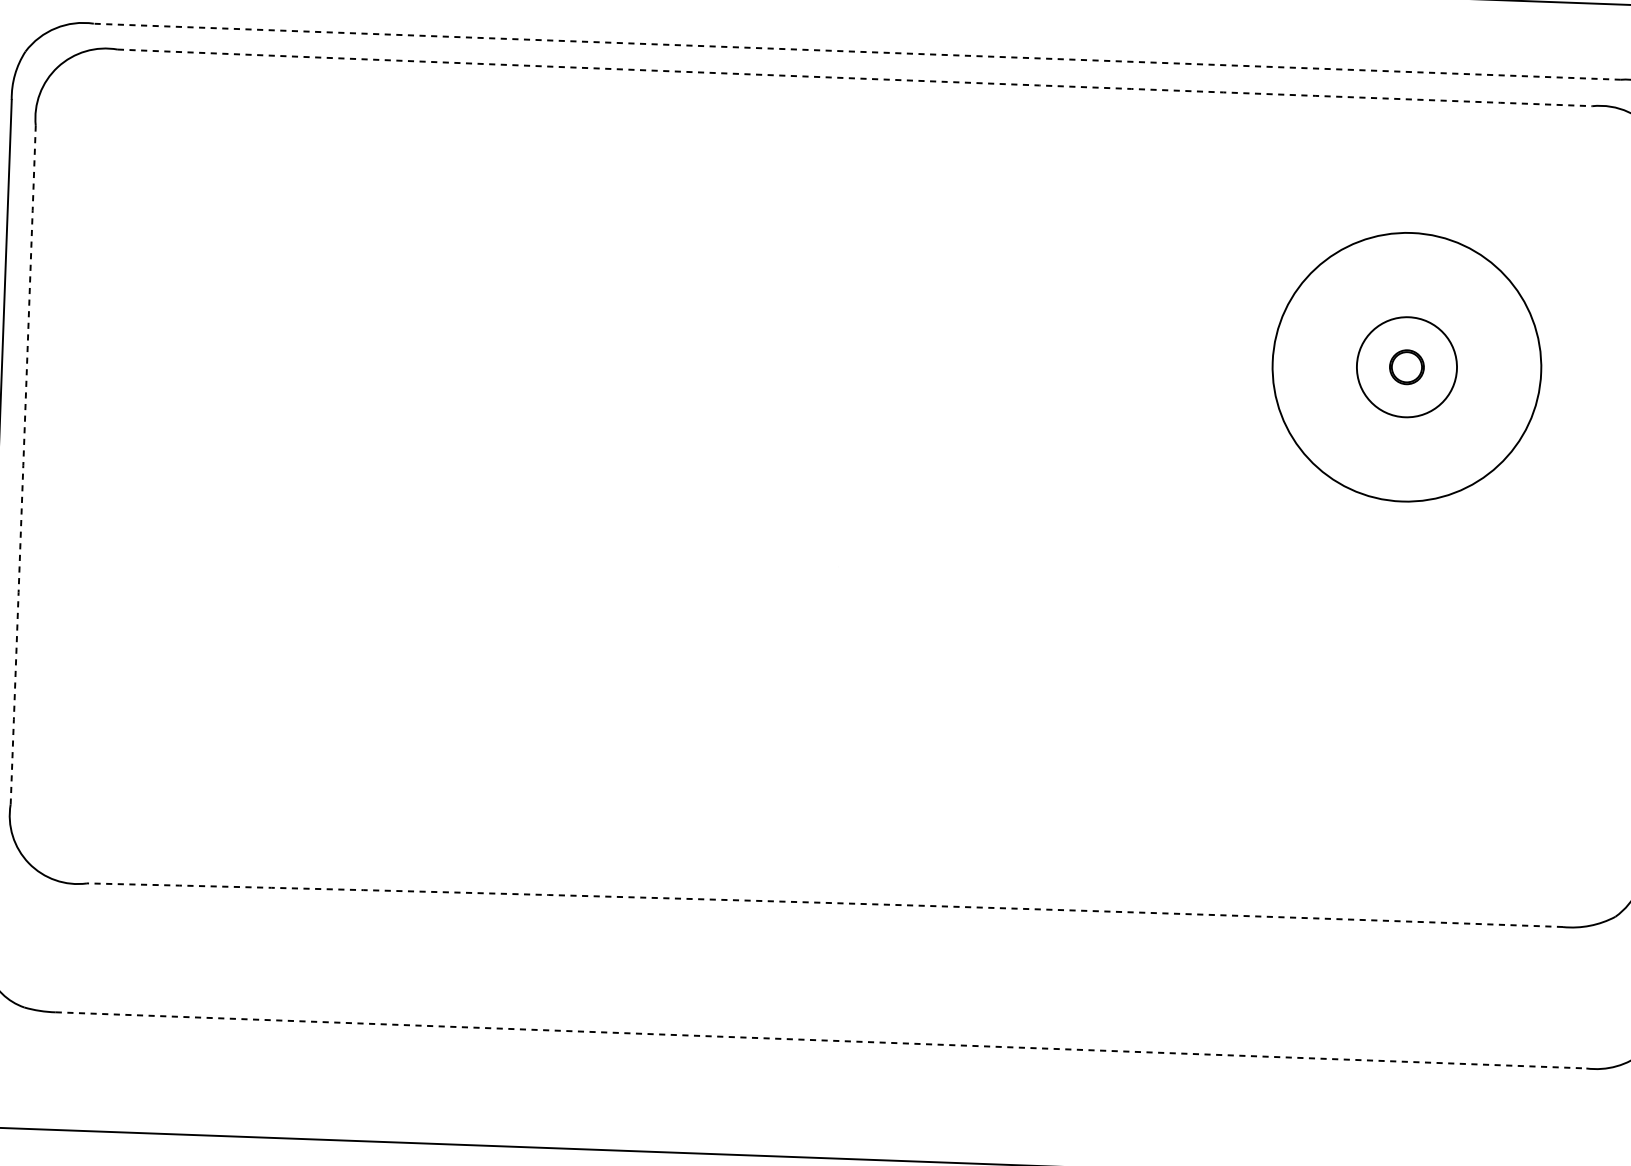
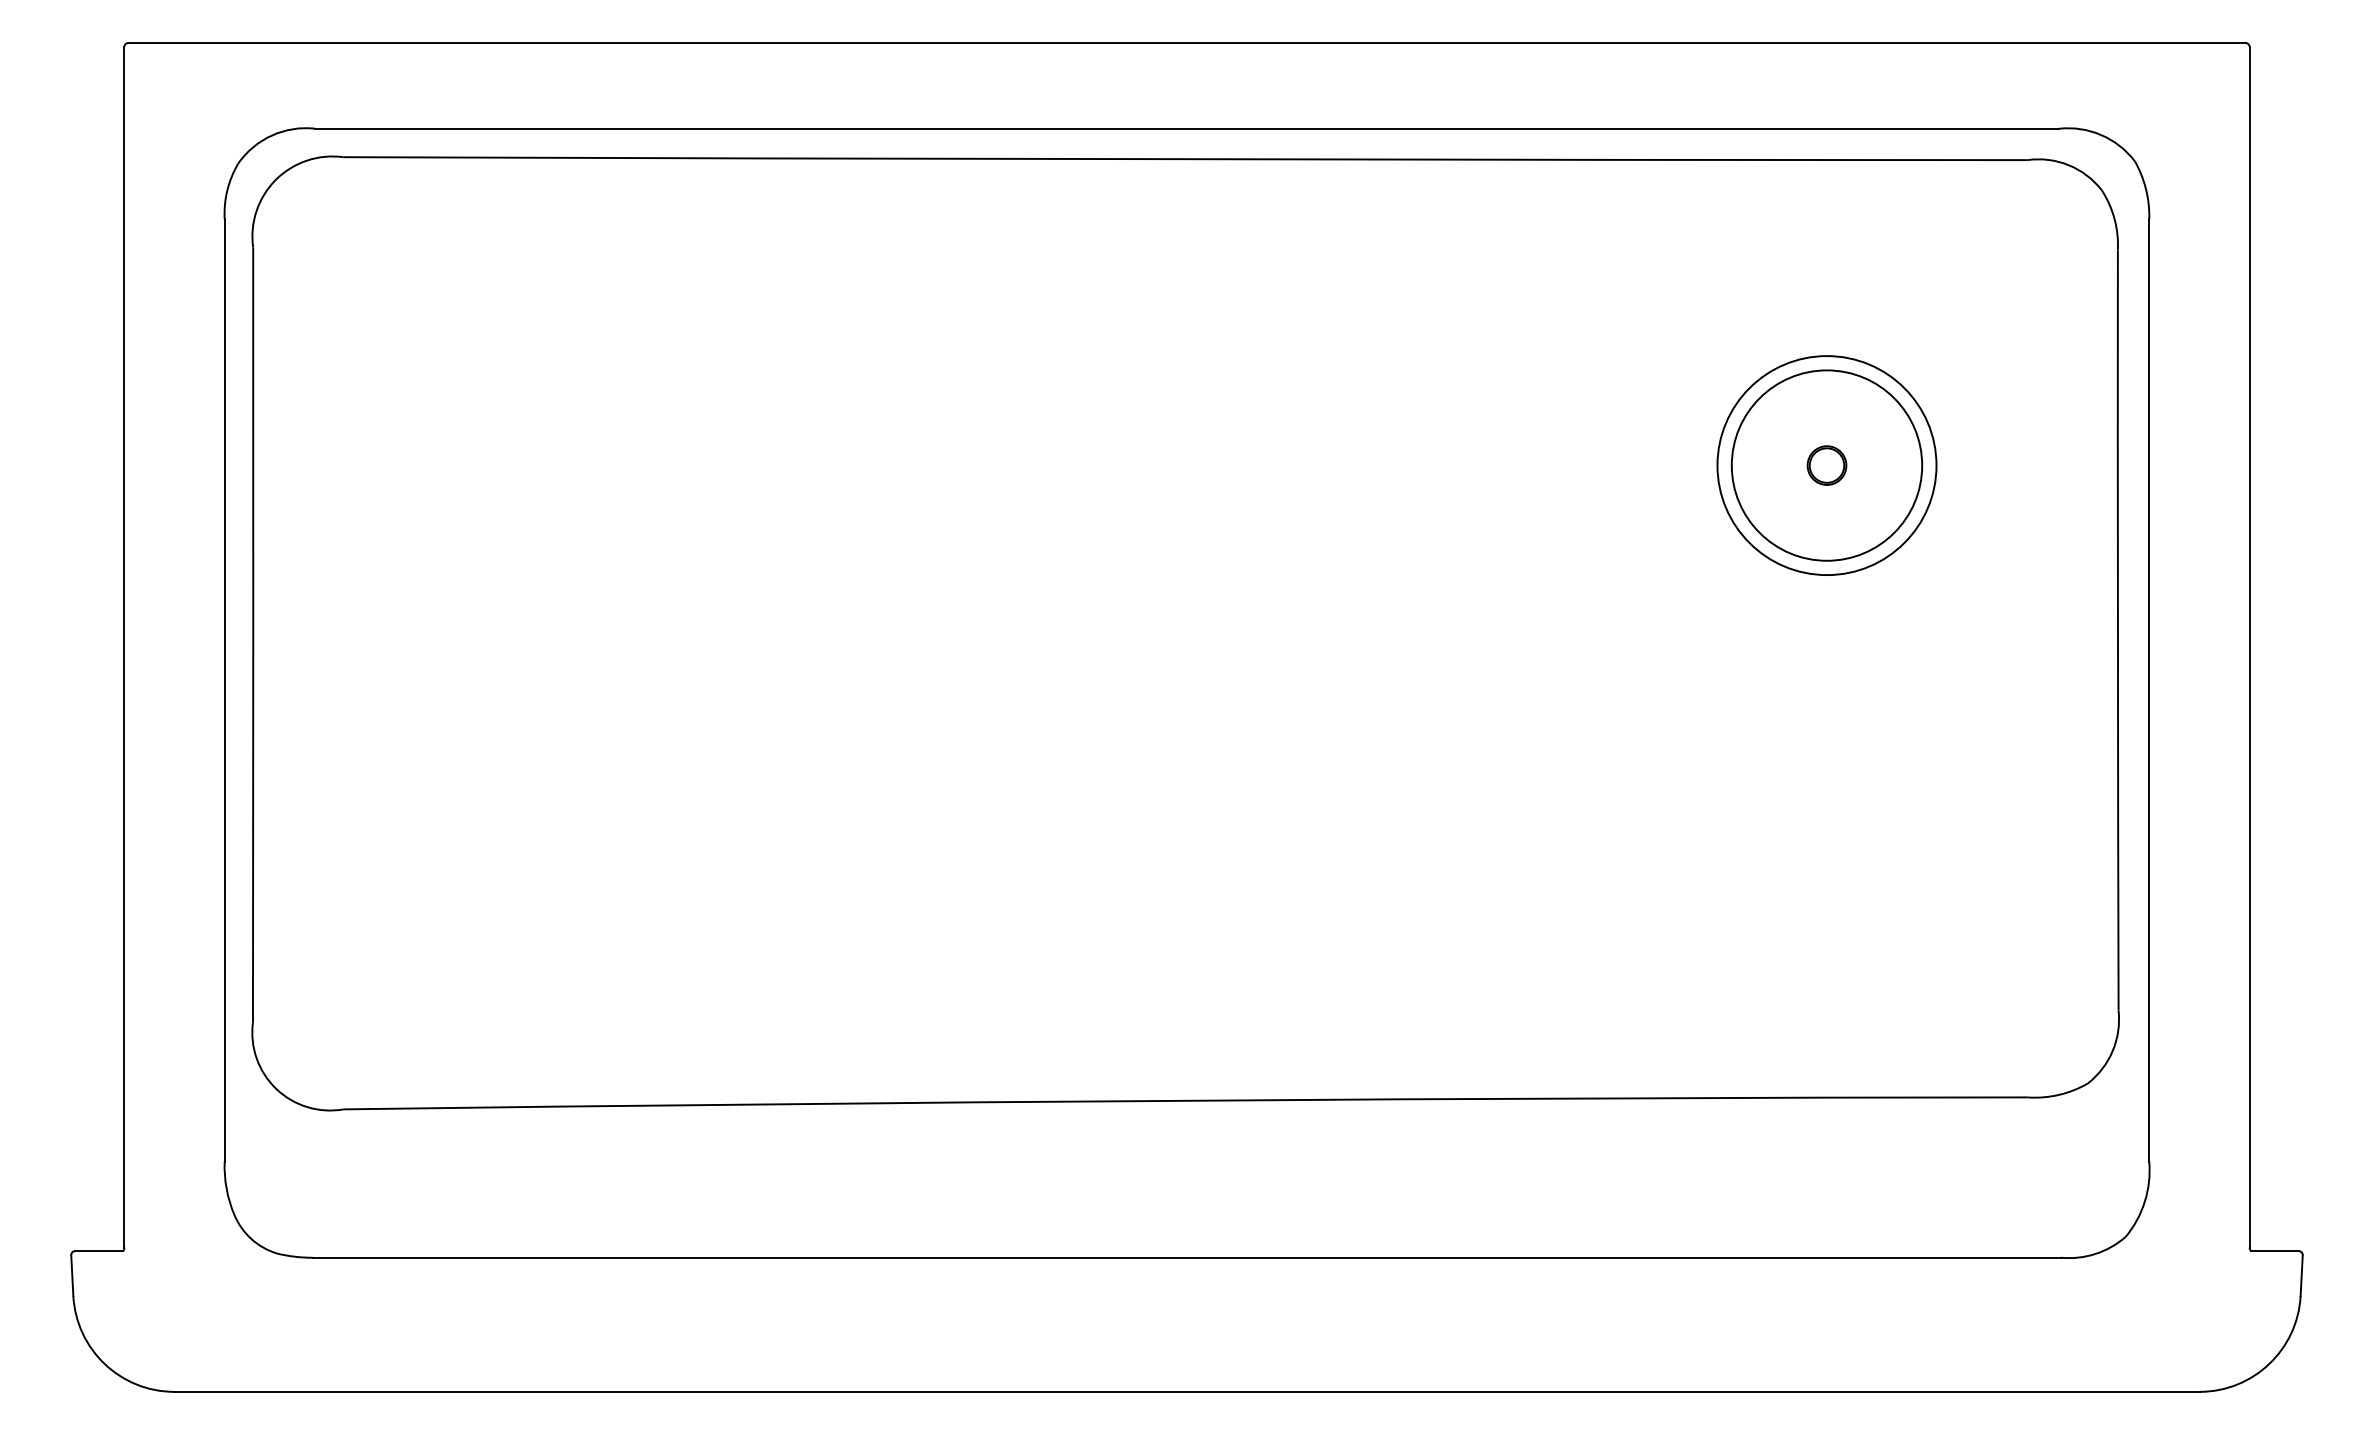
line: (857, 51) -> (1187, 128), dashed -> solid
arc: (855, 78) -> (1185, 159), dashed -> solid
circle: (1406, 367) -> (1826, 465), size x0.71
circle: (1406, 367) -> (1826, 465), size x1.67
arc: (23, 465) -> (253, 635), dashed -> solid
arc: (824, 902) -> (1185, 1100), dashed -> solid
line: (821, 1040) -> (1187, 1257), dashed -> solid

